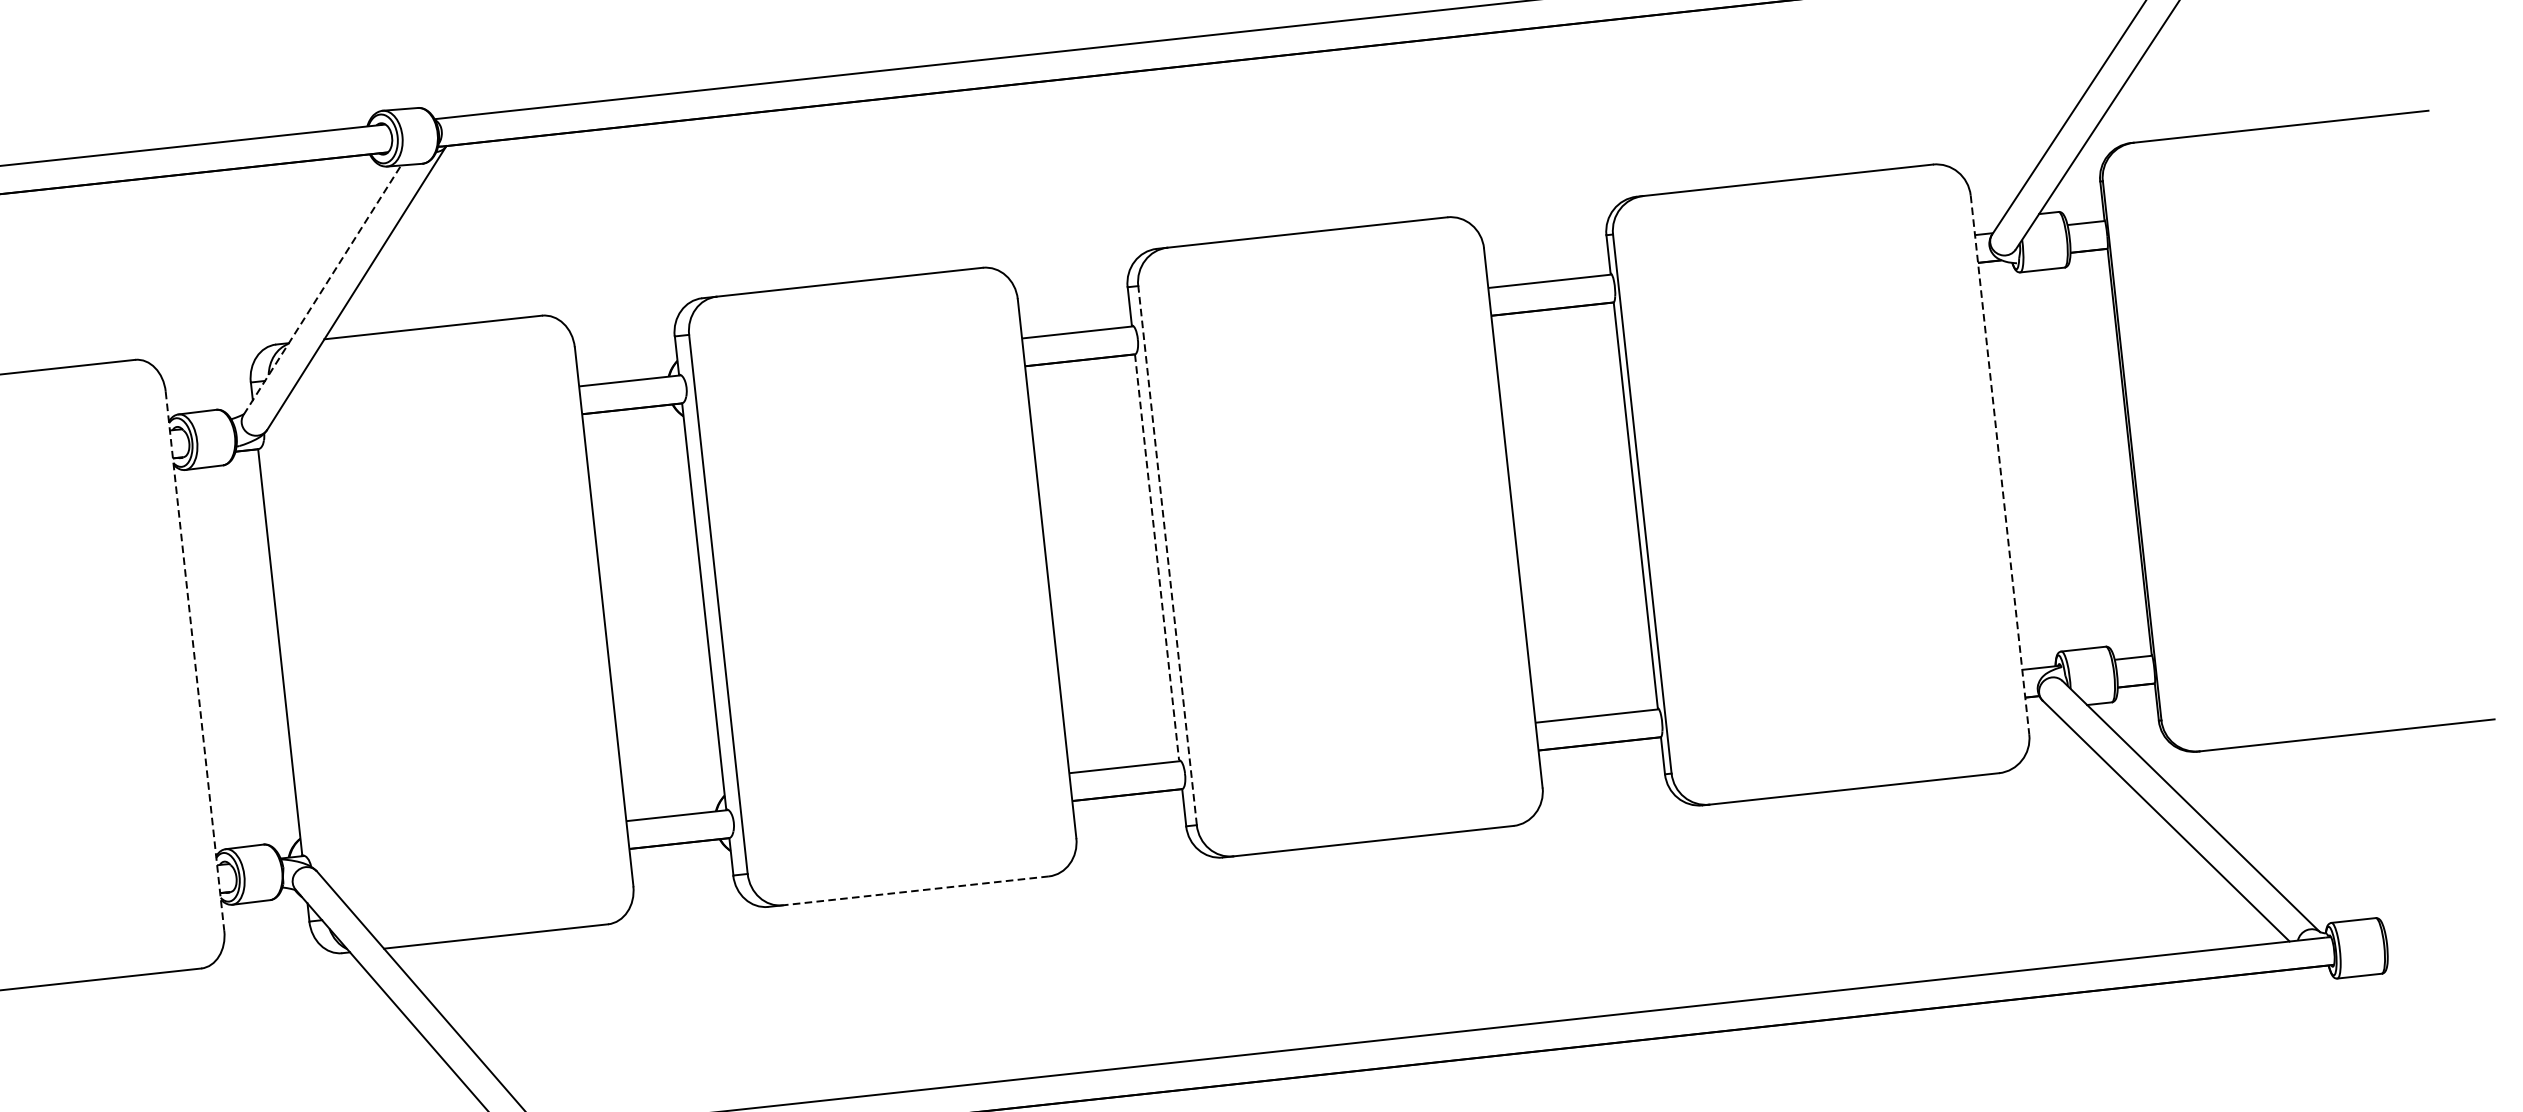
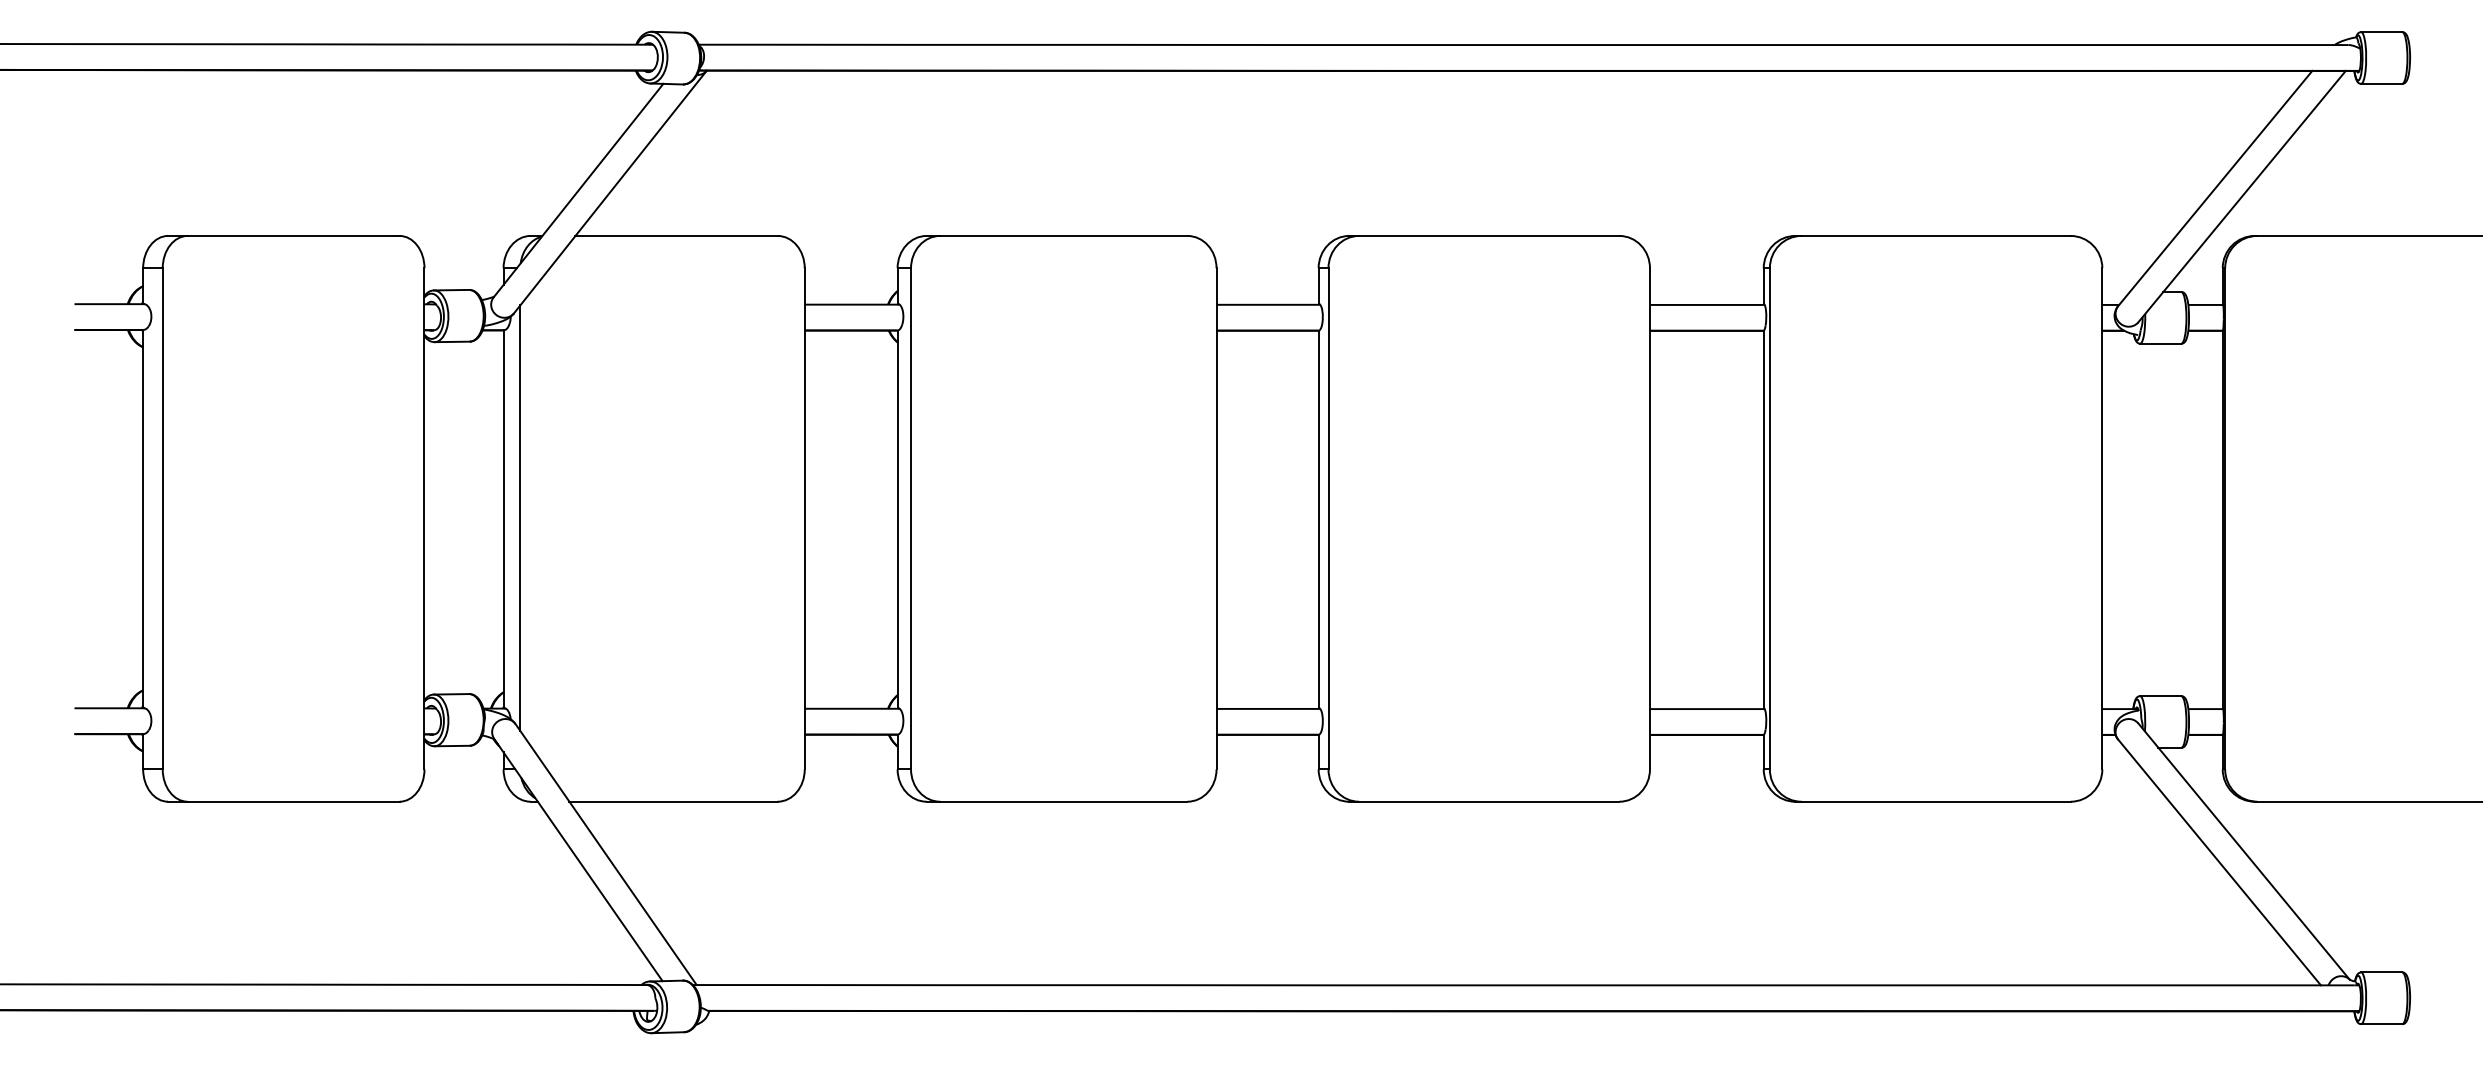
line: (322, 290) -> (578, 190), dashed -> solid
line: (2000, 464) -> (2102, 518), dashed -> solid
line: (1167, 555) -> (1328, 518), dashed -> solid
line: (1156, 557) -> (1318, 519), dashed -> solid
line: (298, 649) -> (520, 518), added
line: (194, 660) -> (424, 518), dashed -> solid
line: (915, 890) -> (1063, 801), dashed -> solid

